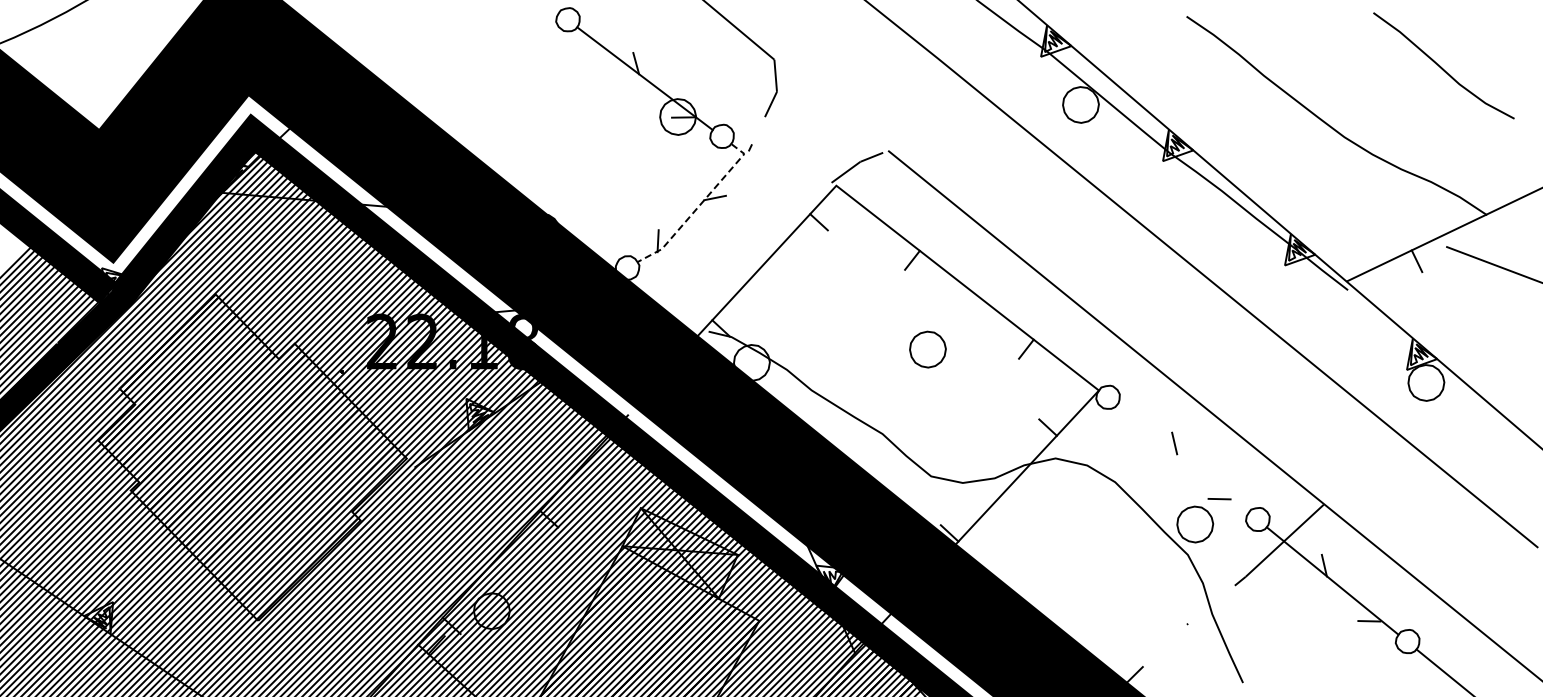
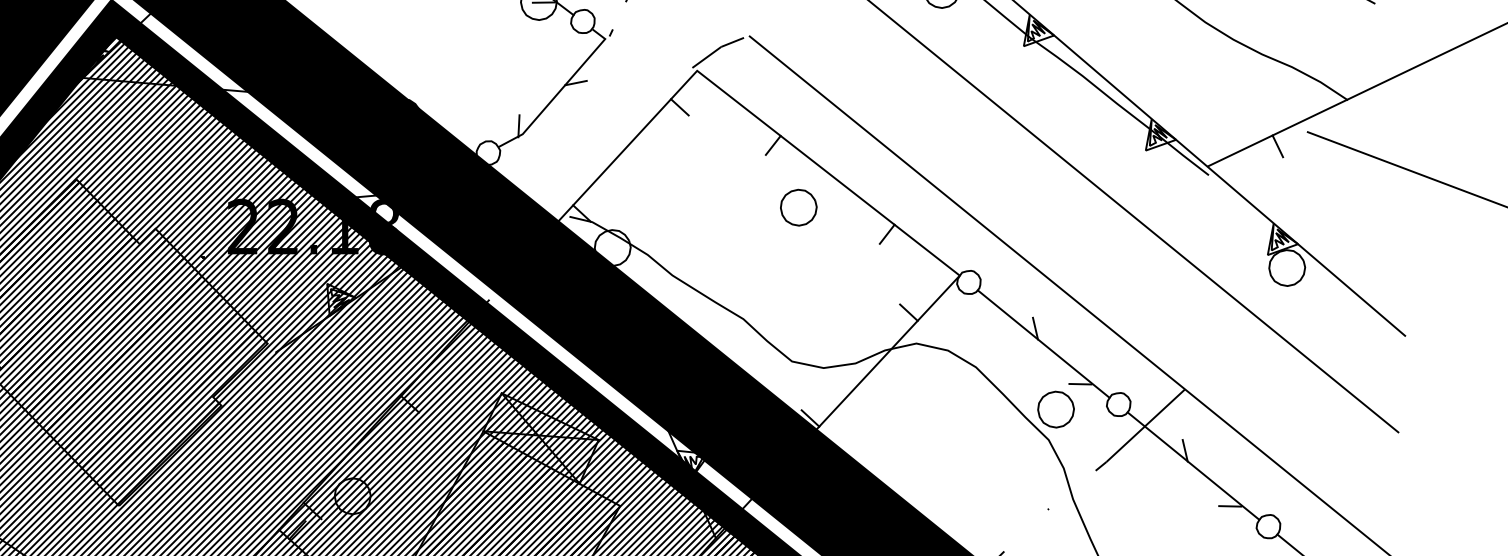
line: (699, 206) -> (560, 91), dashed -> solid
part: (927, 349) -> (798, 207), moved
line: (1182, 458) -> (1043, 343), added

